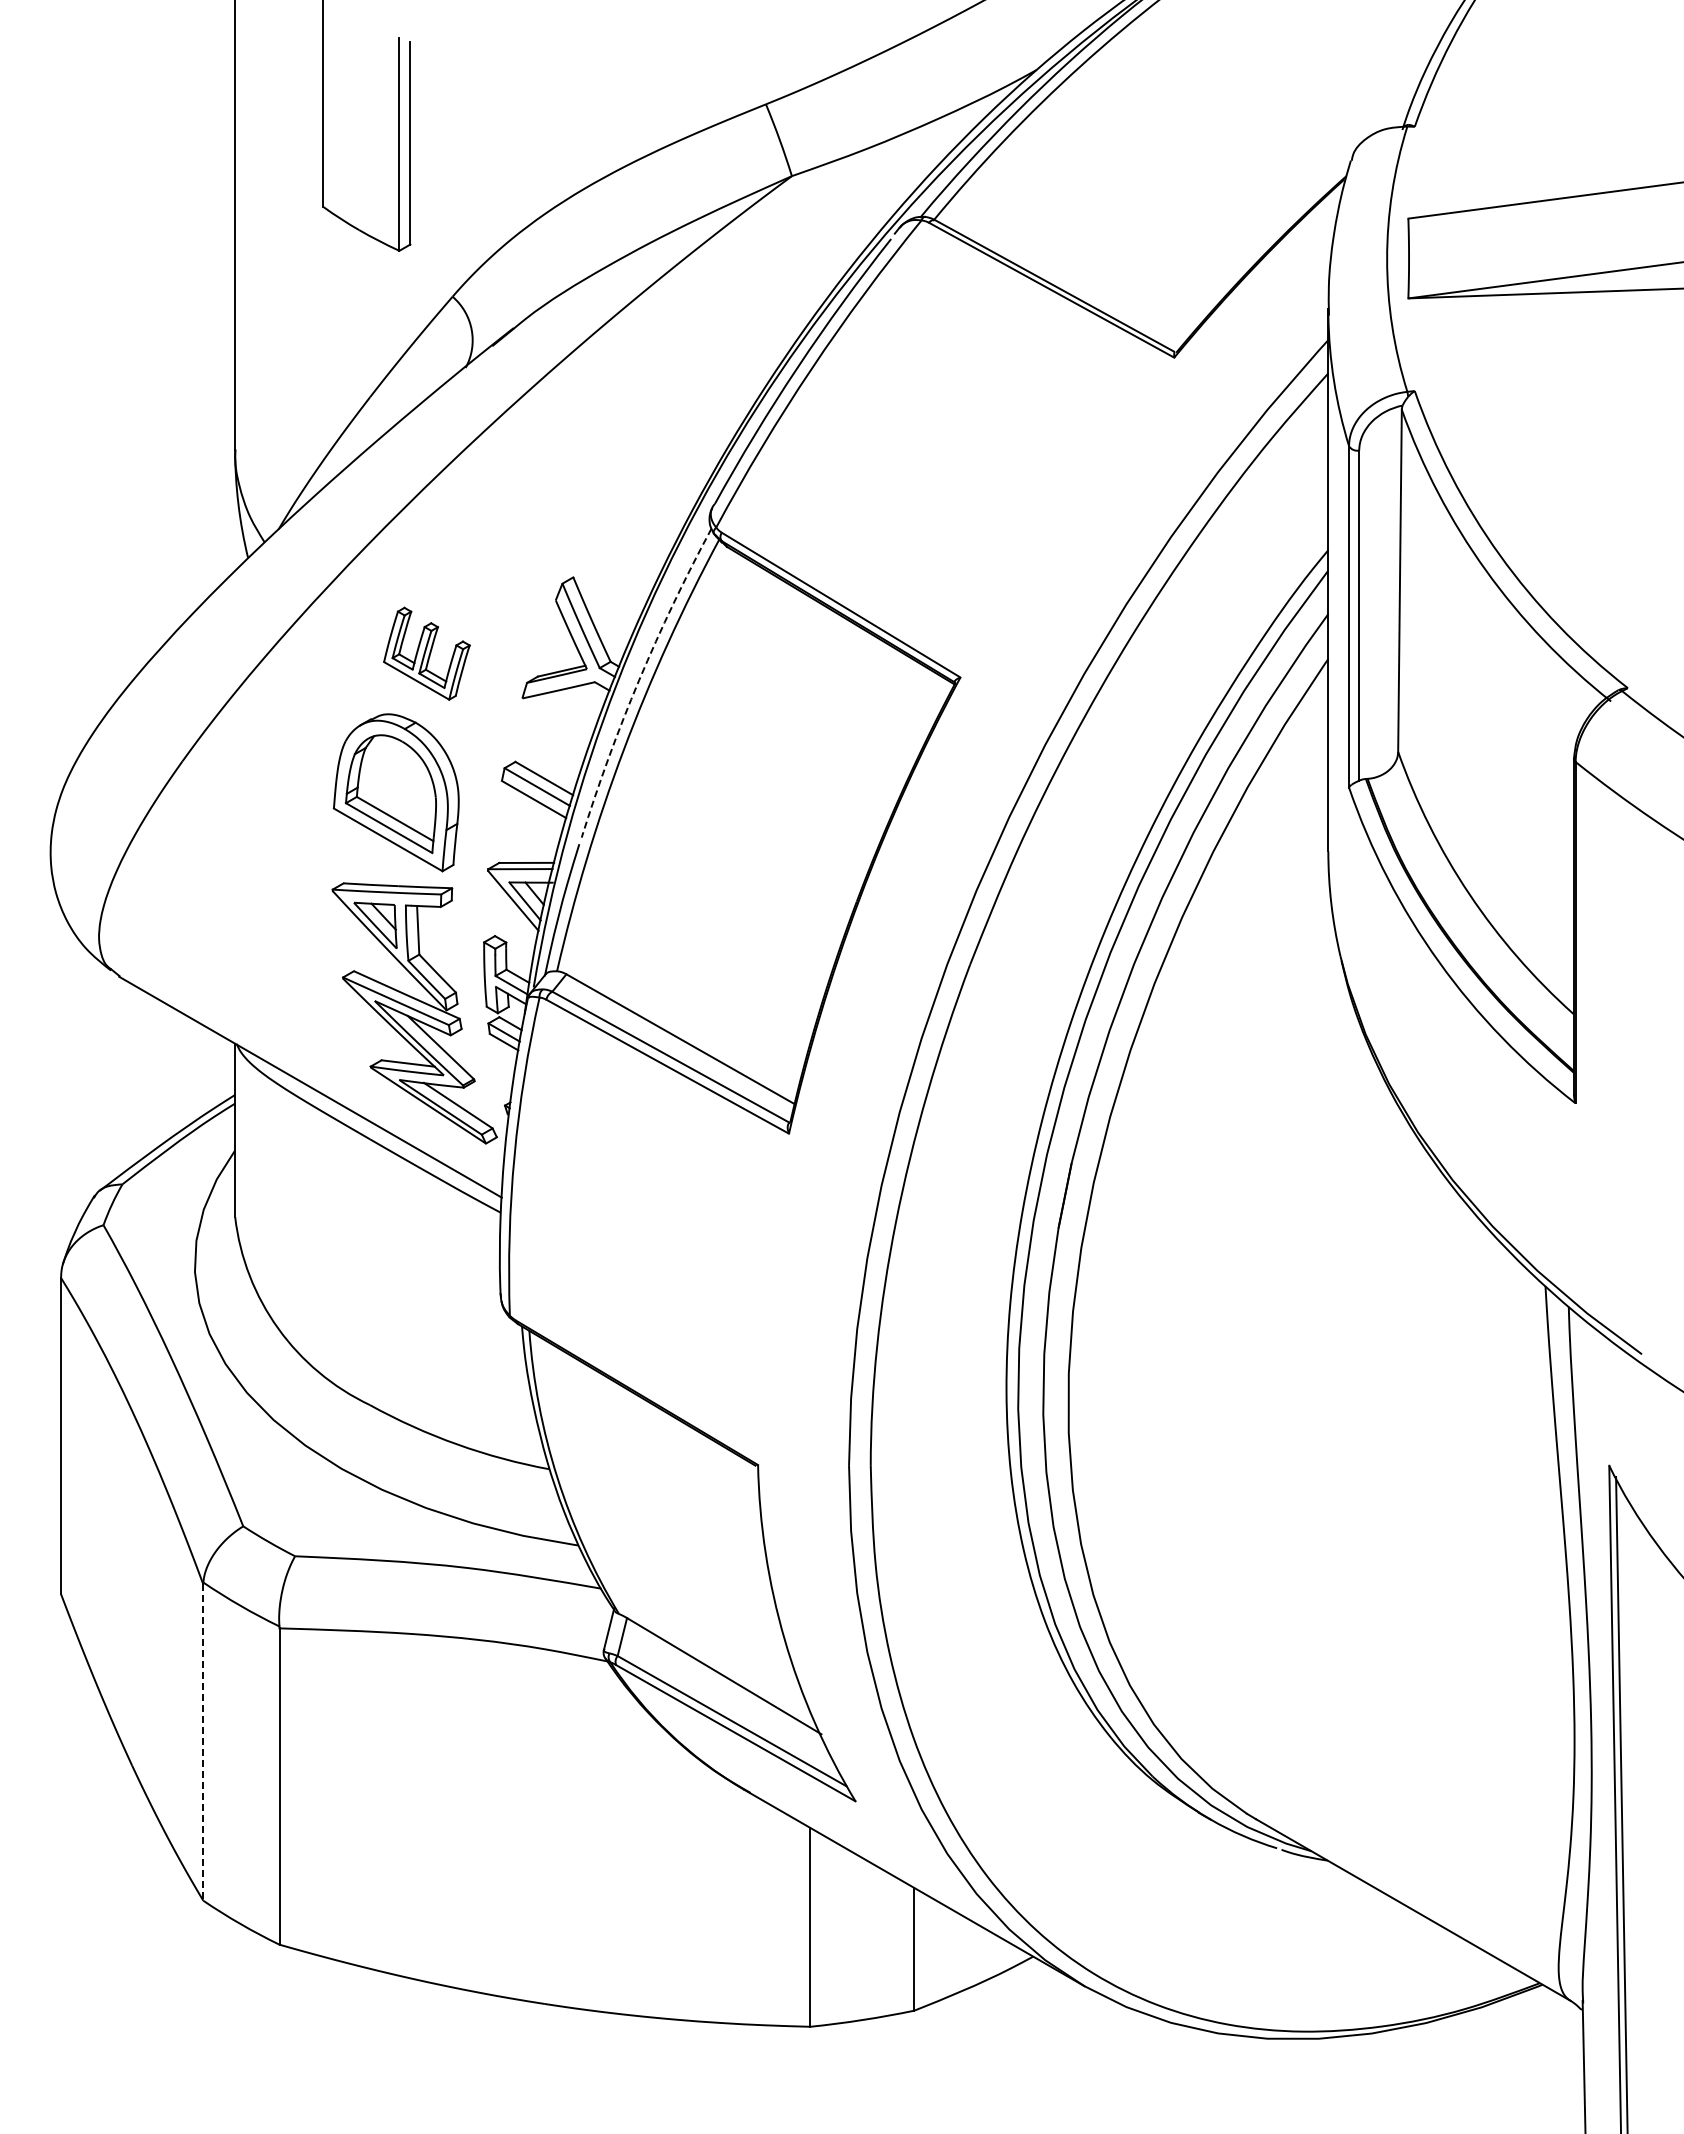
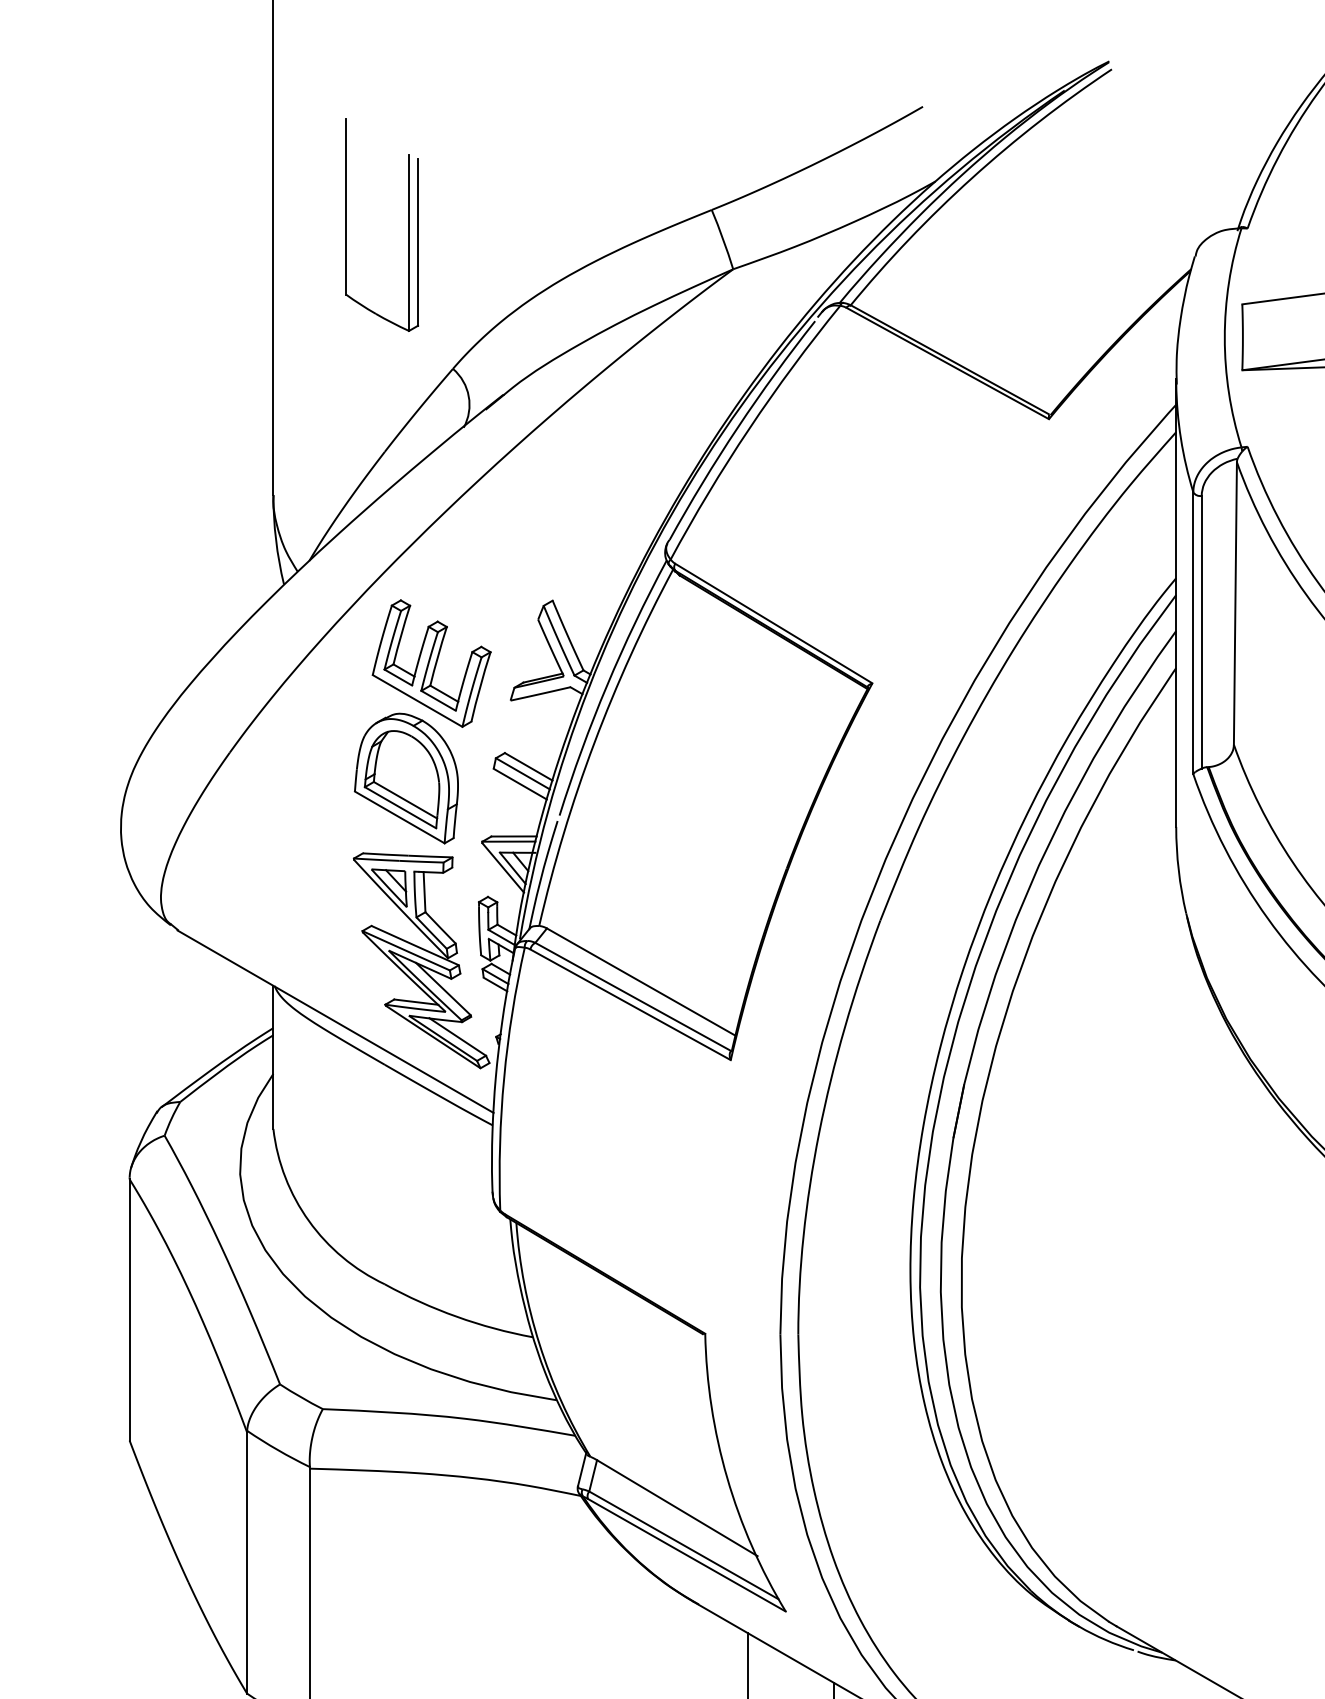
part: (426, 653) -> (431, 663), size x1.67
arc: (639, 680) -> (607, 685), dashed -> solid
line: (203, 1743) -> (247, 1563), dashed -> solid

